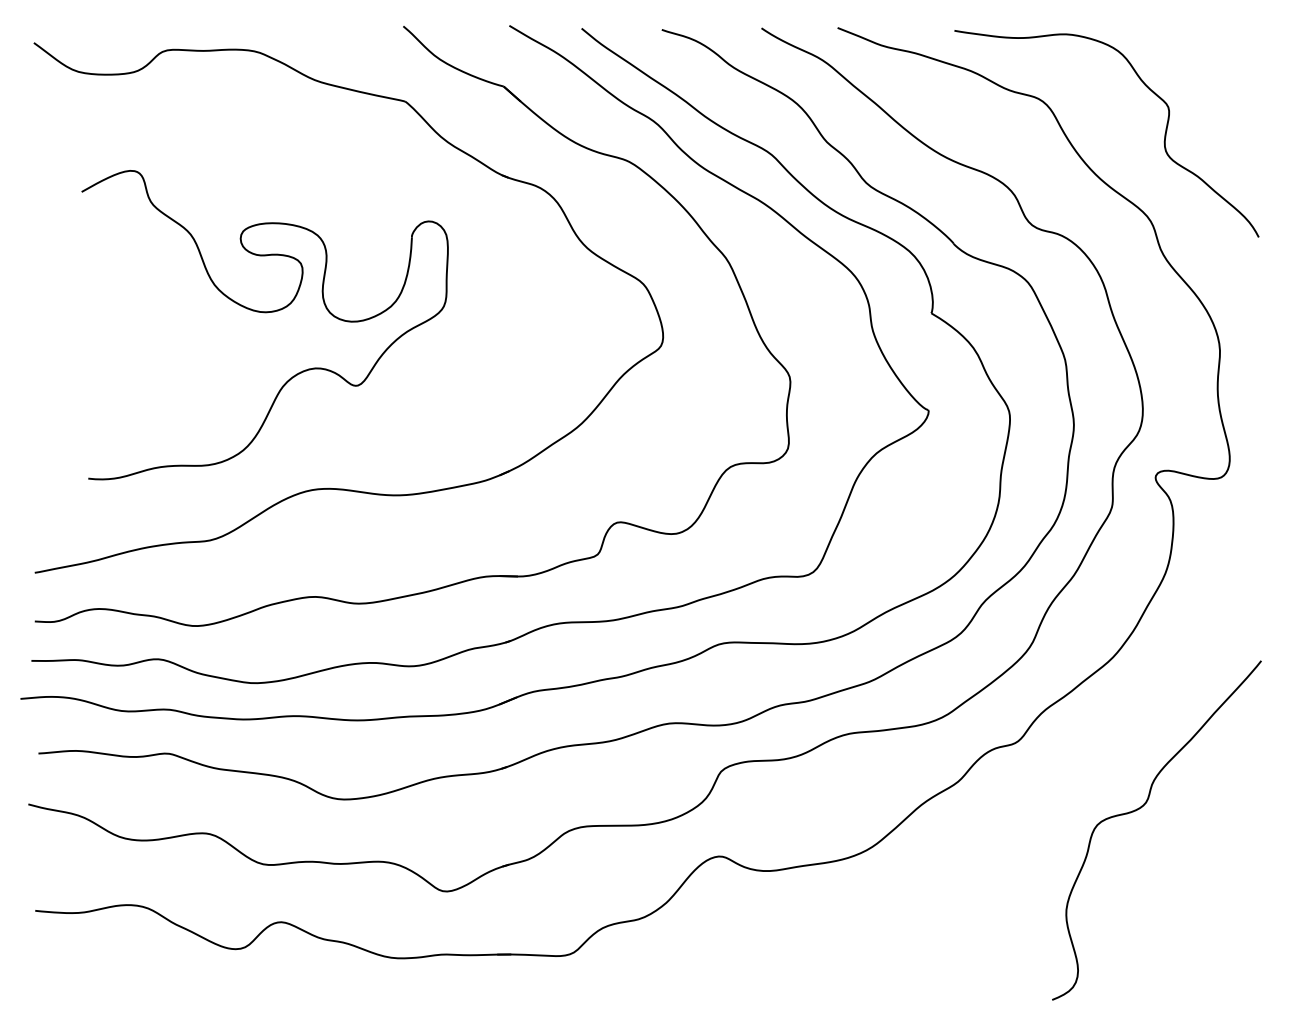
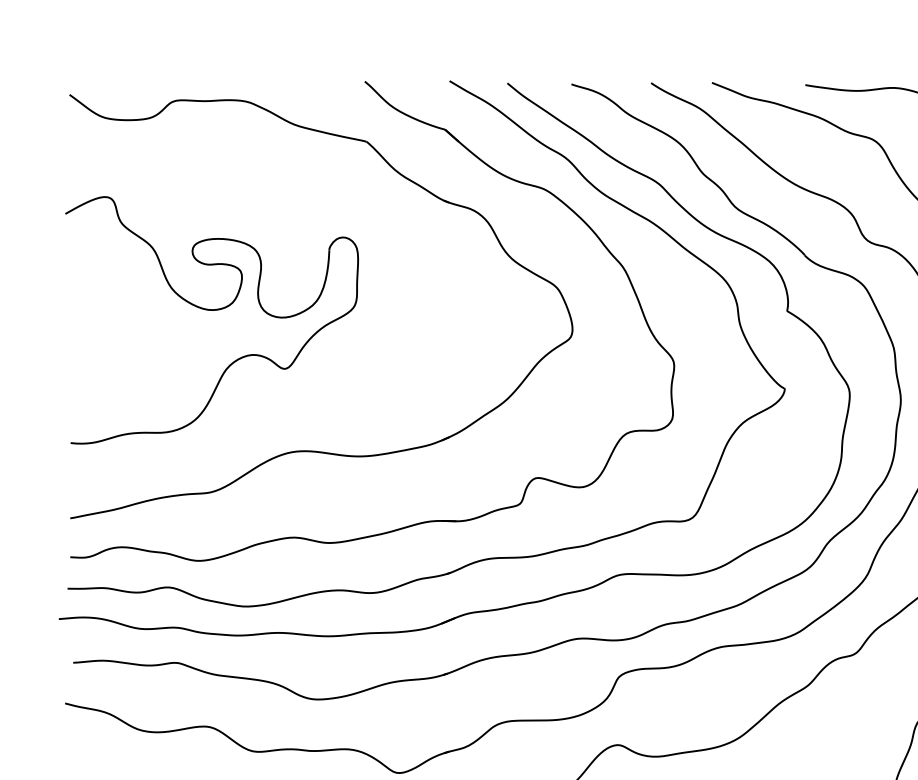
part: (264, 313) -> (211, 311), moved

